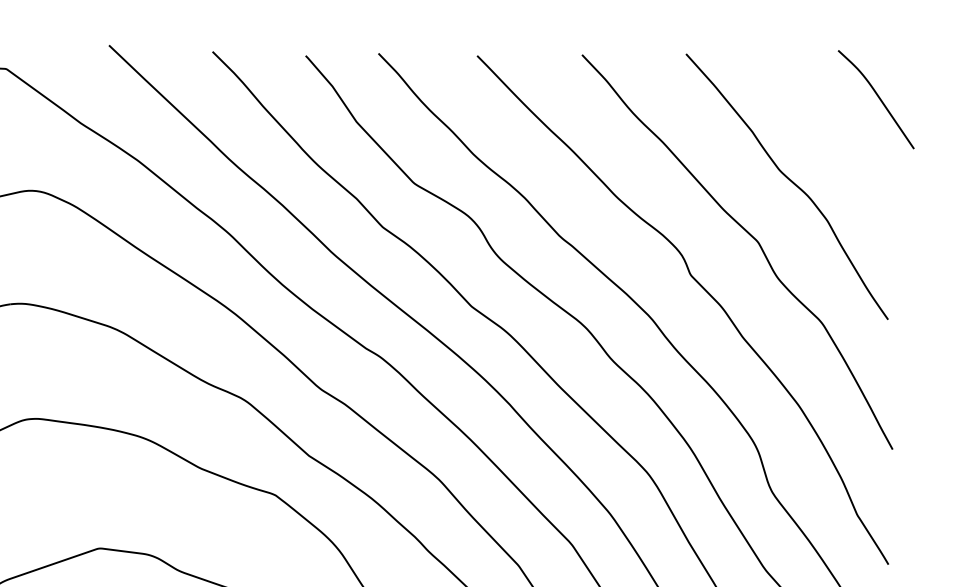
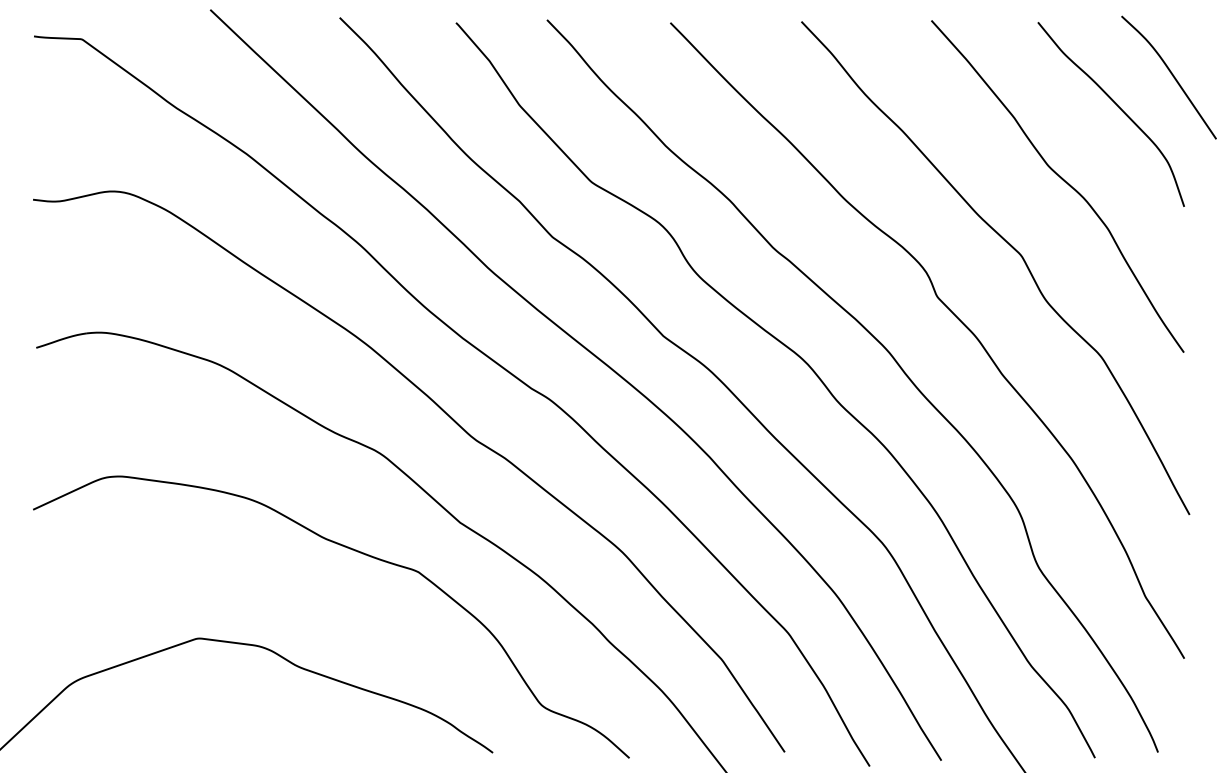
curve: (834, 122) -> (1117, 106), added

